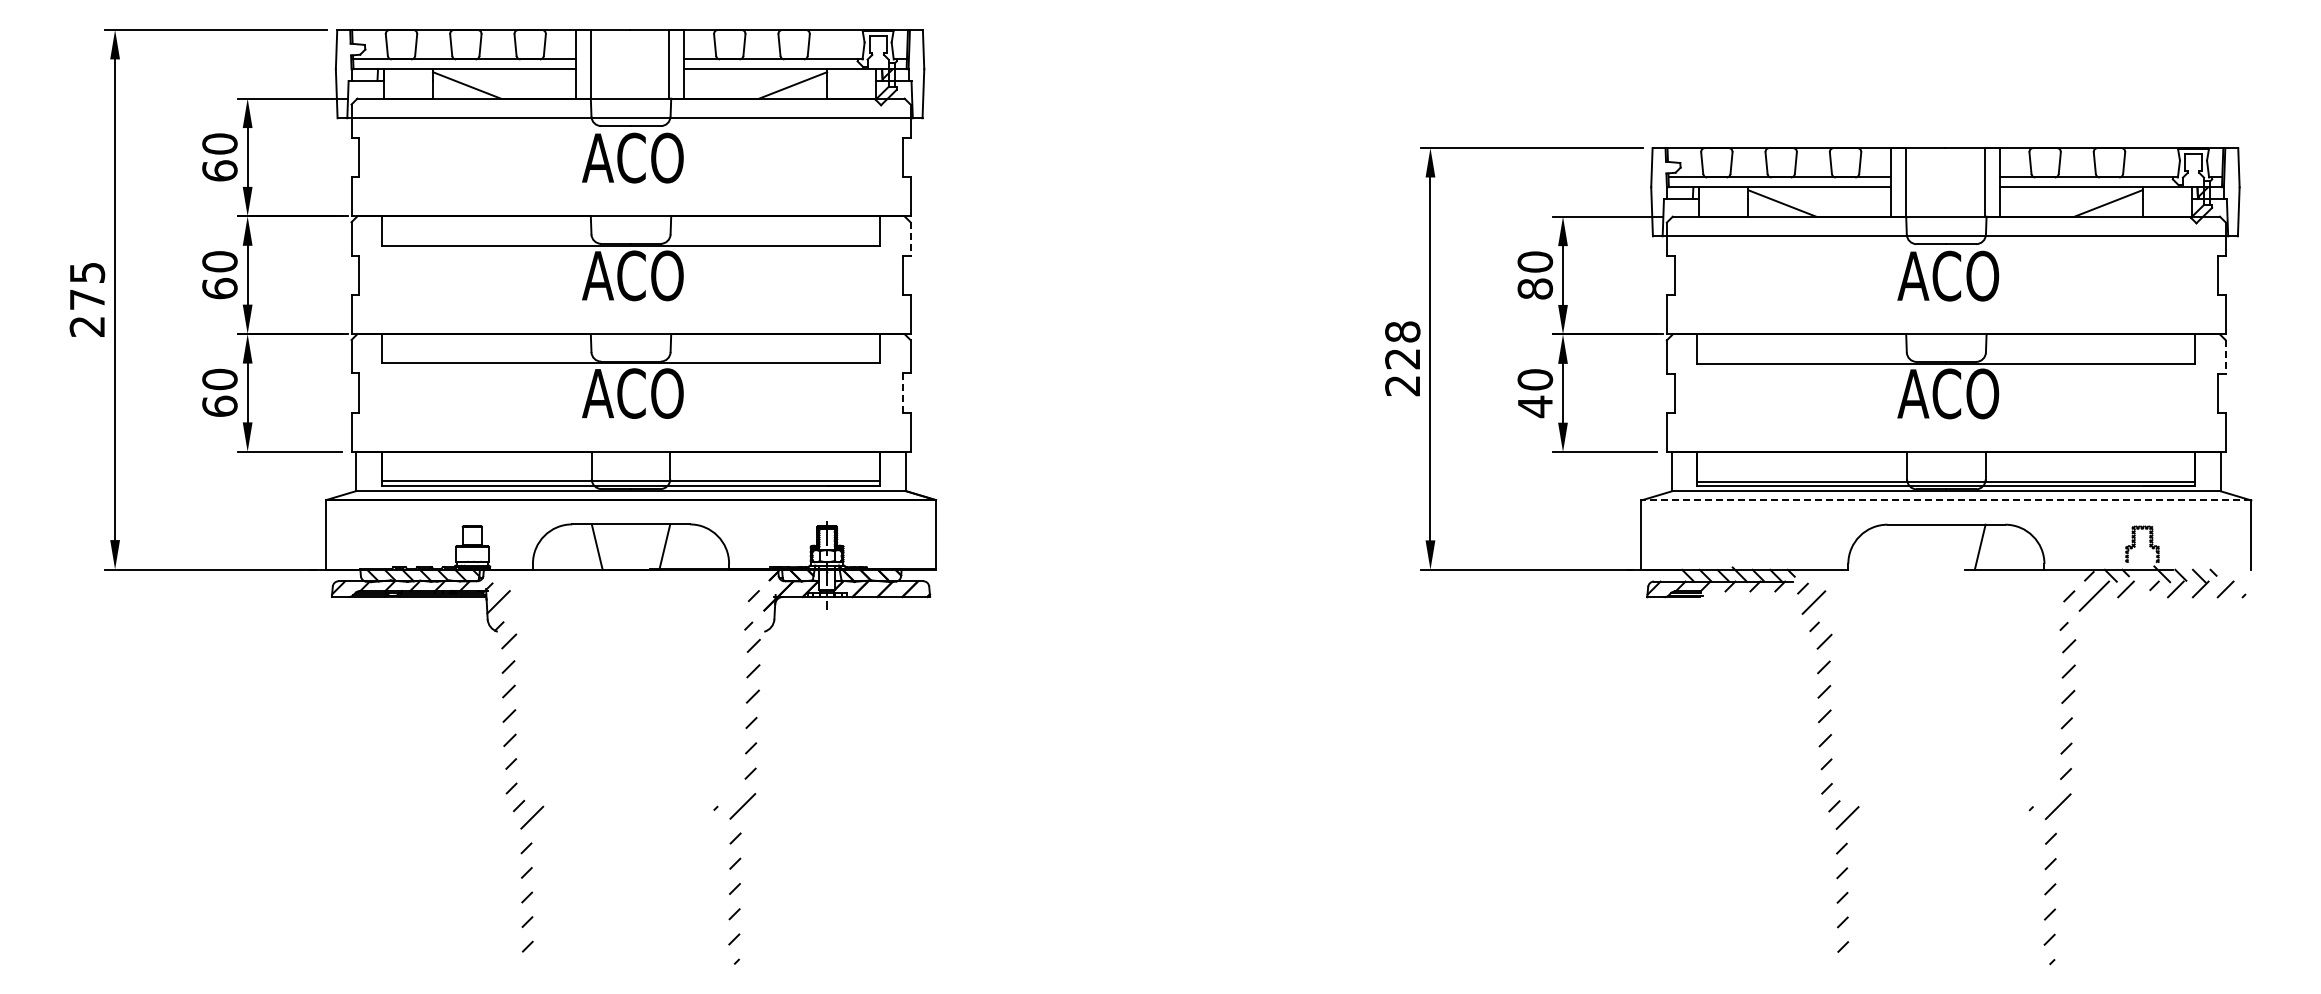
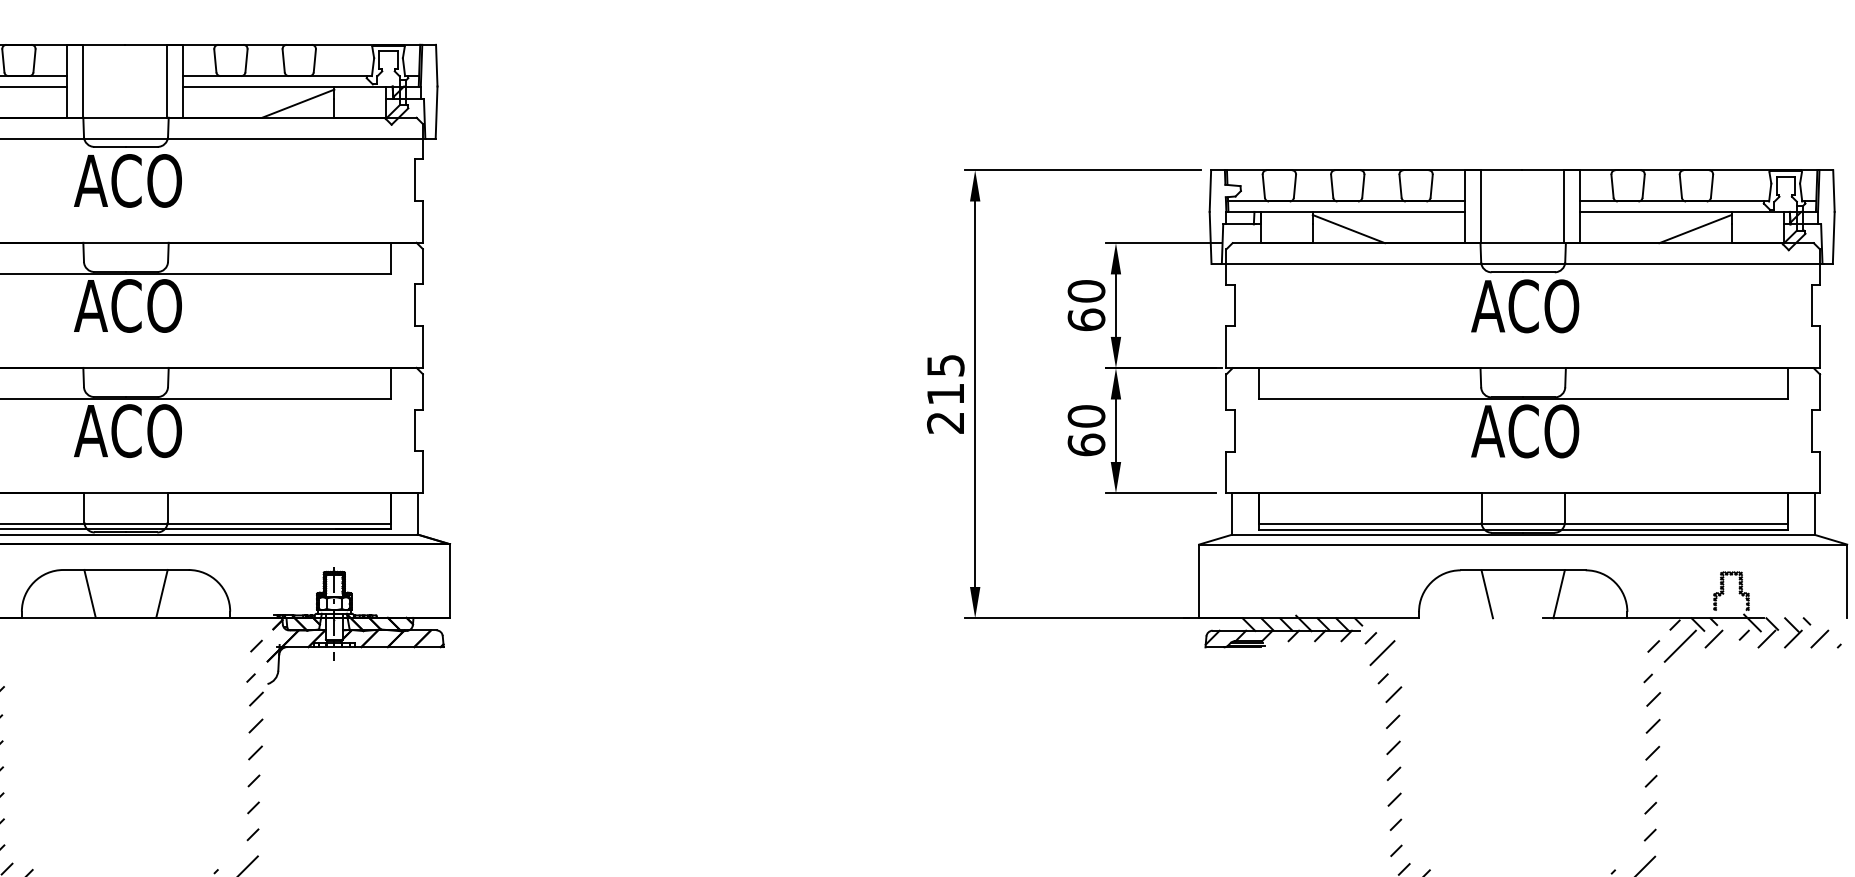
line: (910, 238) -> (422, 266), dashed -> solid
text: (1534, 288) -> (1085, 319), 80 -> 60
text: (1402, 345) -> (945, 379), 228 -> 215
line: (2225, 357) -> (1819, 392), dashed -> solid
line: (902, 392) -> (414, 429), dashed -> solid
text: (1535, 406) -> (1086, 444), 40 -> 60
line: (1946, 500) -> (1523, 544), dashed -> solid
line: (1912, 546) -> (1487, 593), added

